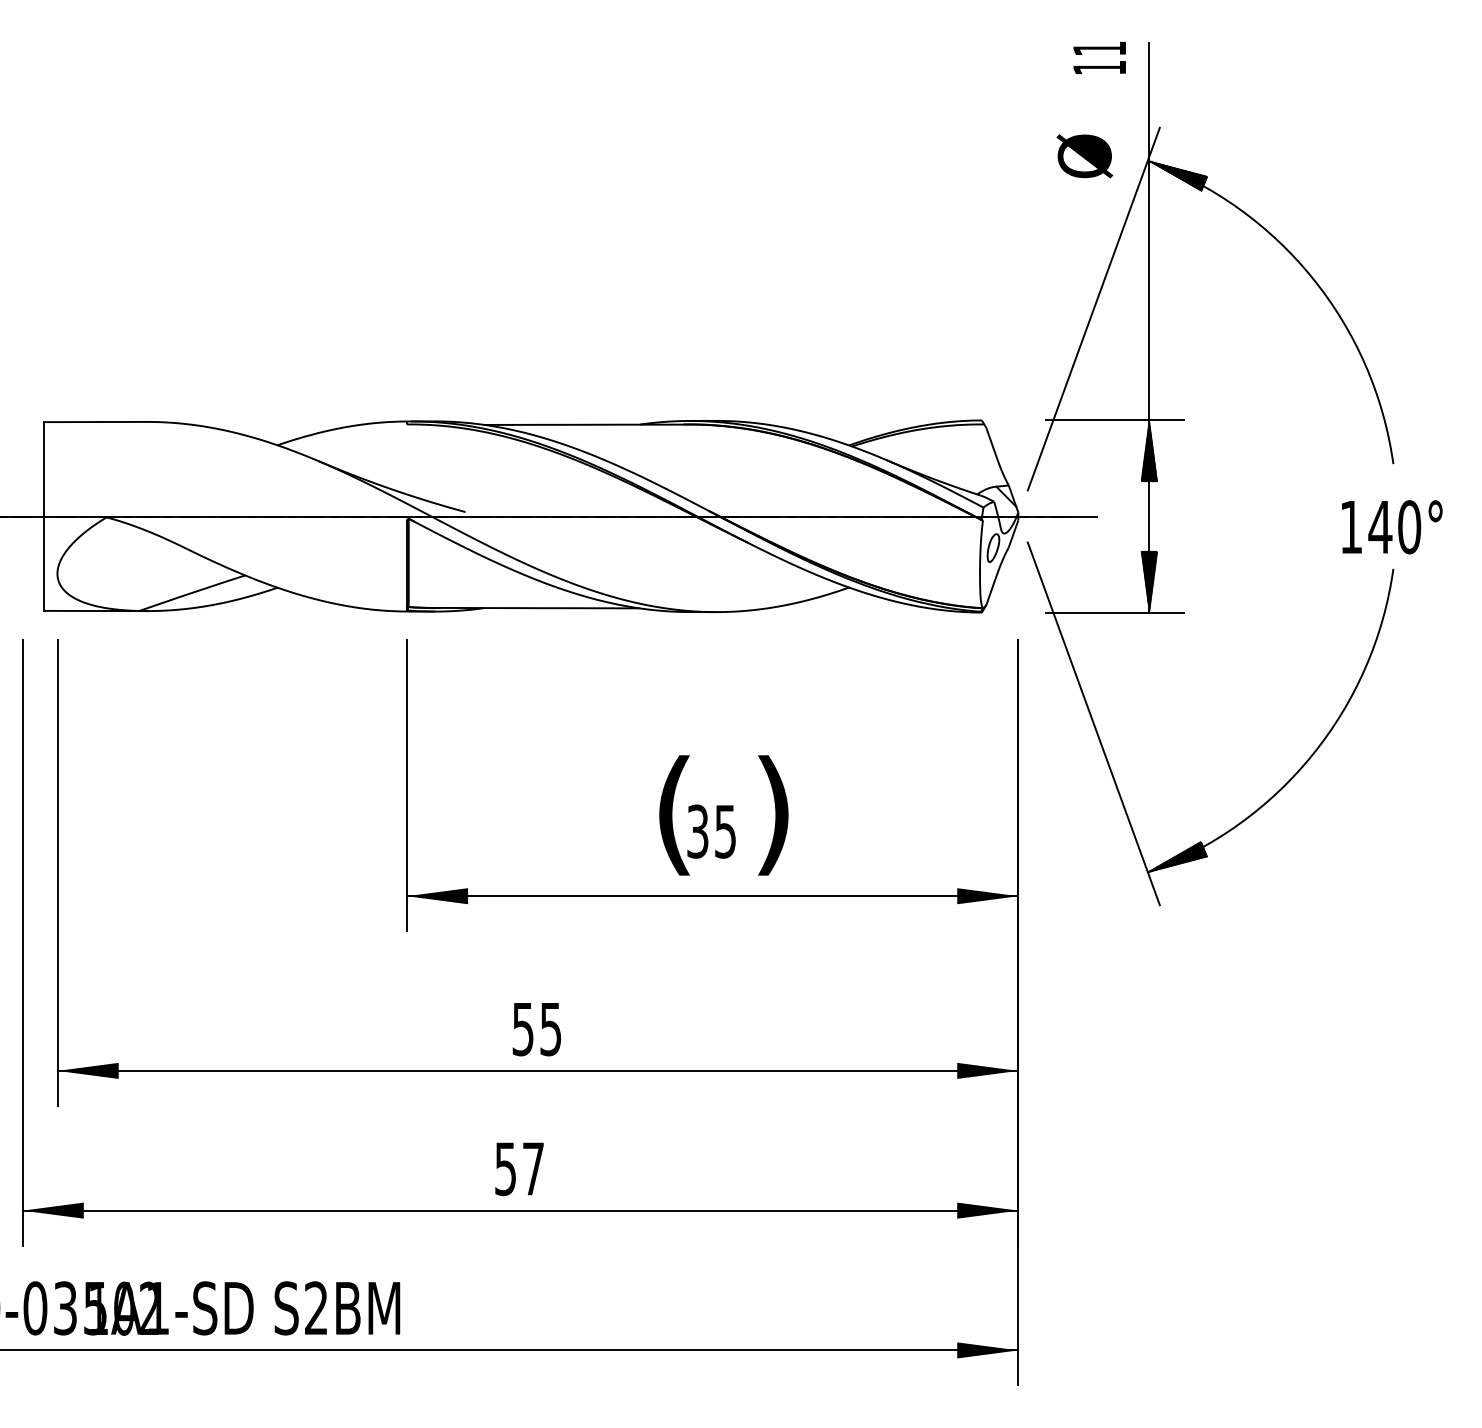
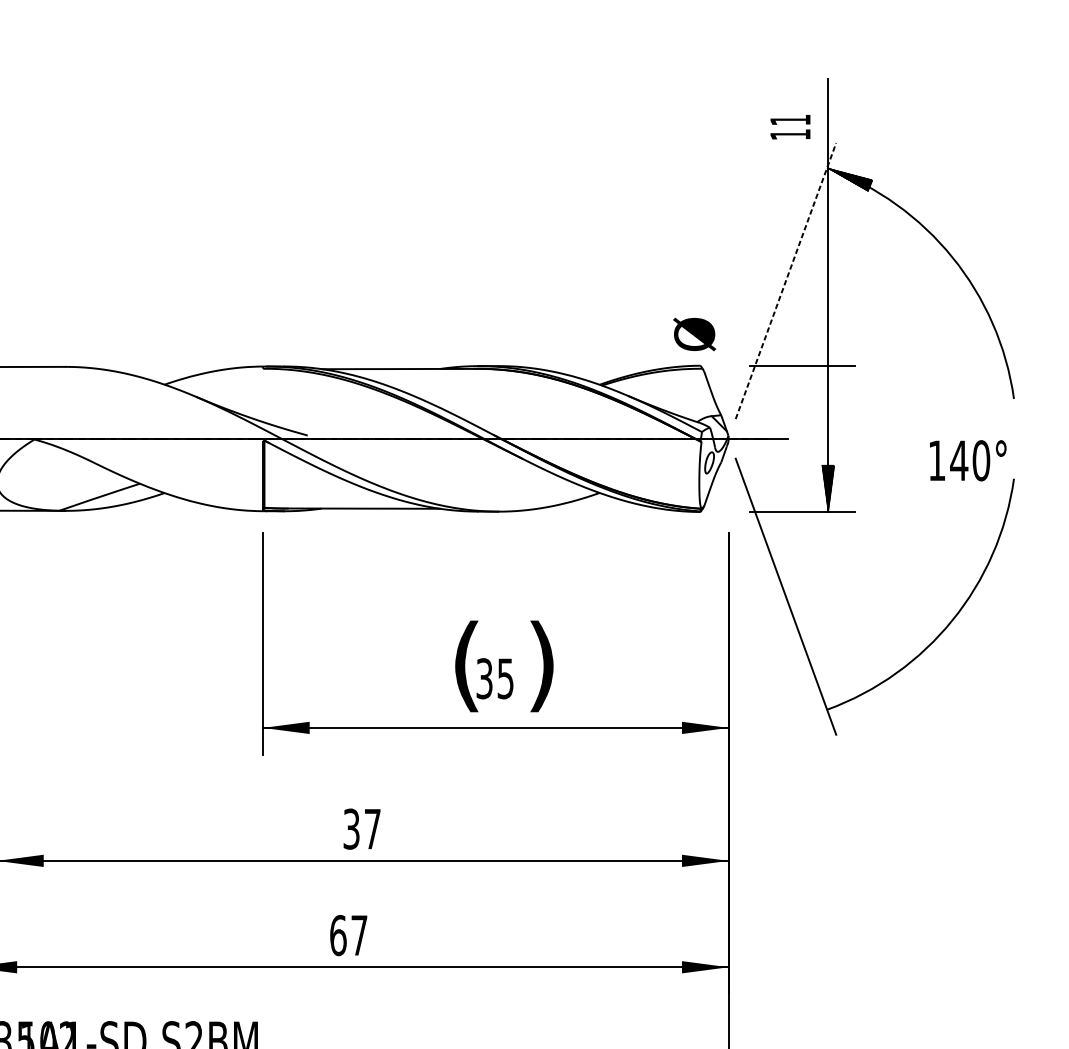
text: (1099, 58) -> (790, 127), moved
text: (1084, 156) -> (694, 334), moved
line: (1093, 309) -> (785, 281), solid -> dashed
hatch: (1149, 450) -> (828, 388), removed
text: (1392, 527) -> (968, 460), moved
hatch: (1177, 856) -> (849, 697), removed
text: (537, 1029) -> (362, 829), 55 -> 37
text: (505, 1168) -> (338, 935), 57 -> 67

